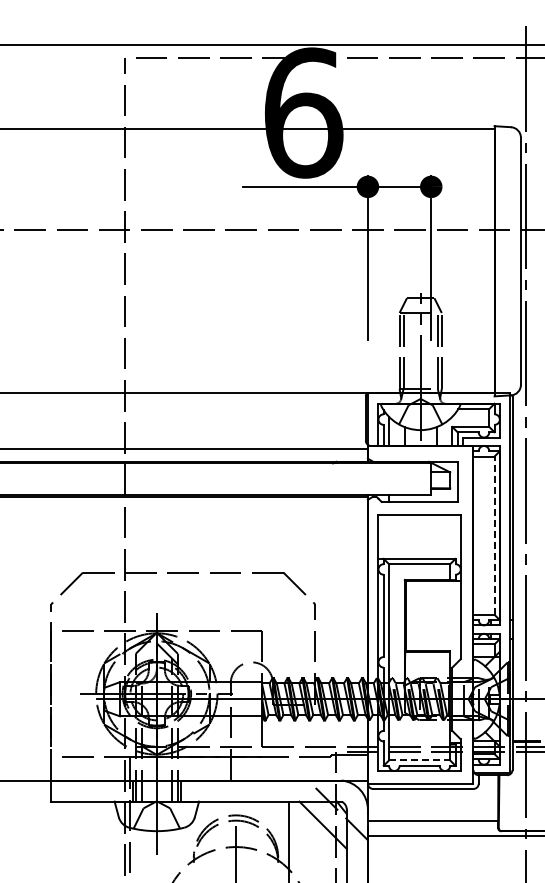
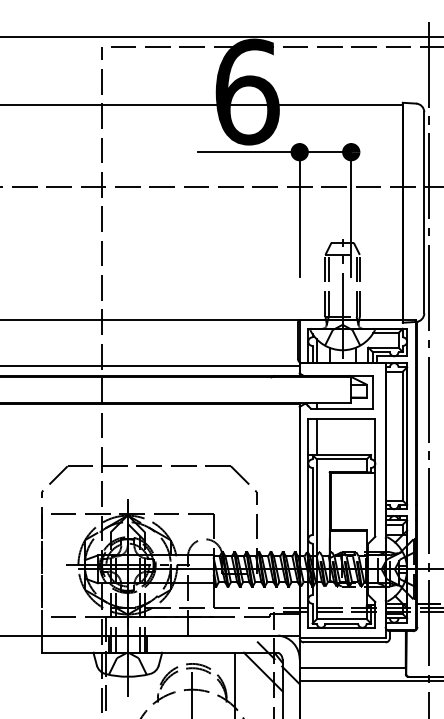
line: (494, 535) -> (402, 436), dashed -> solid
line: (389, 536) -> (317, 436), added
line: (419, 760) -> (341, 619), dashed -> solid

